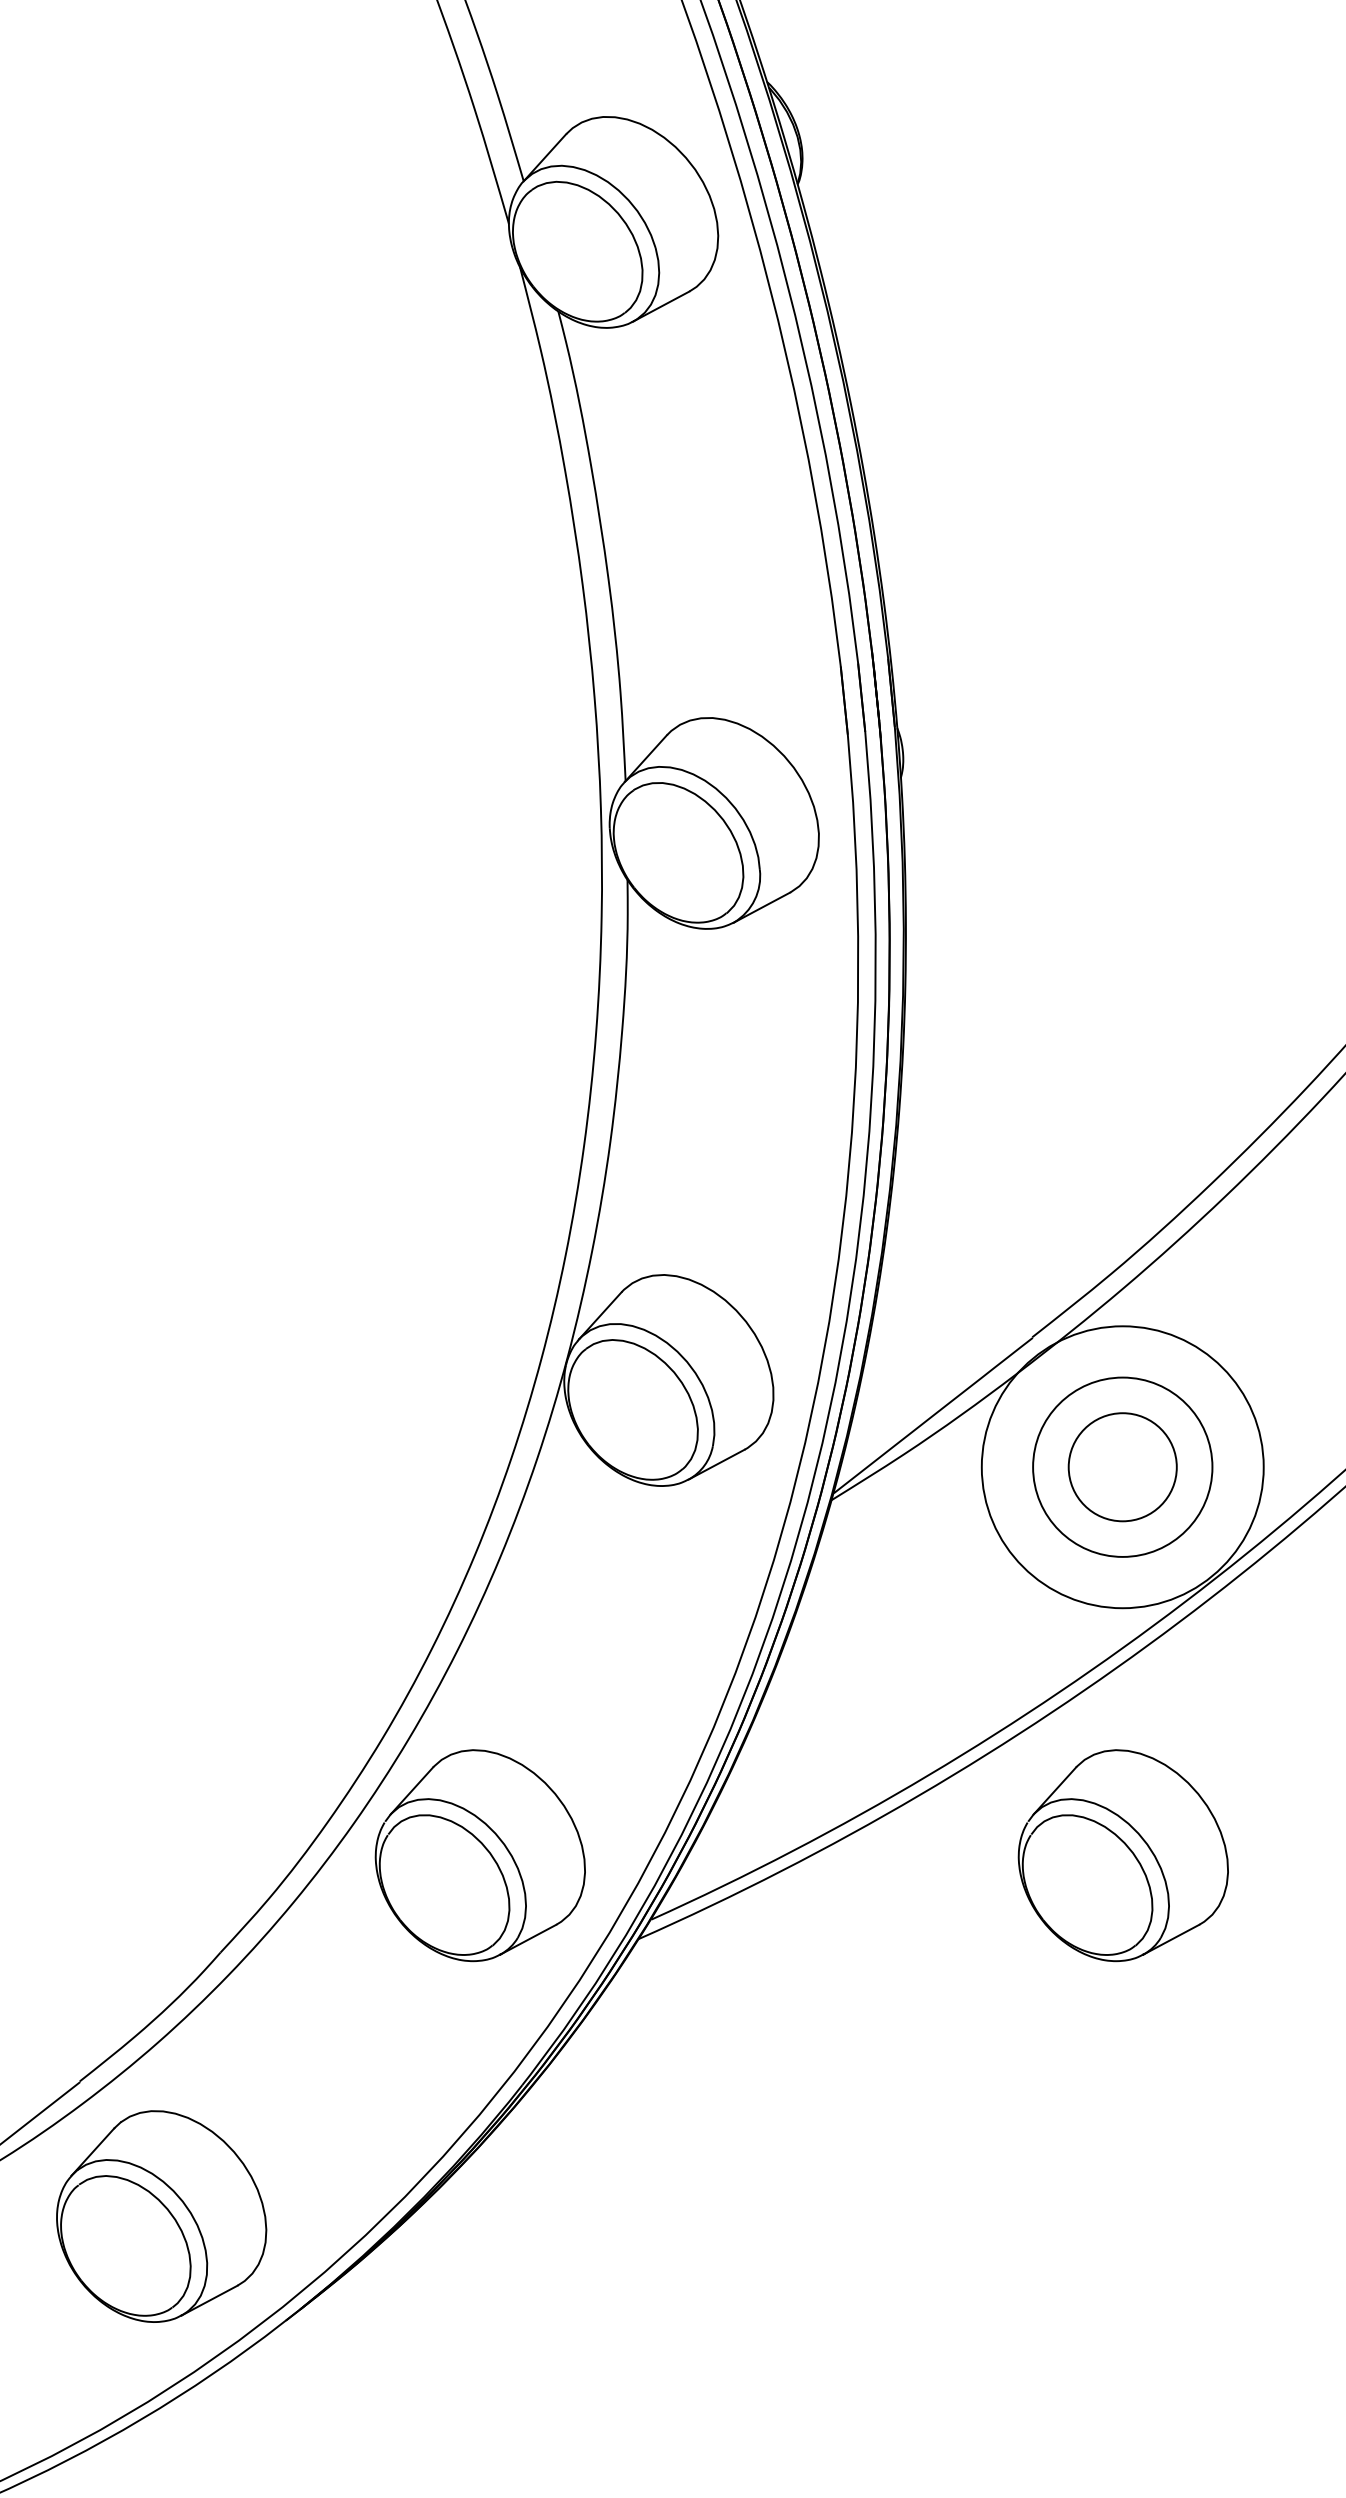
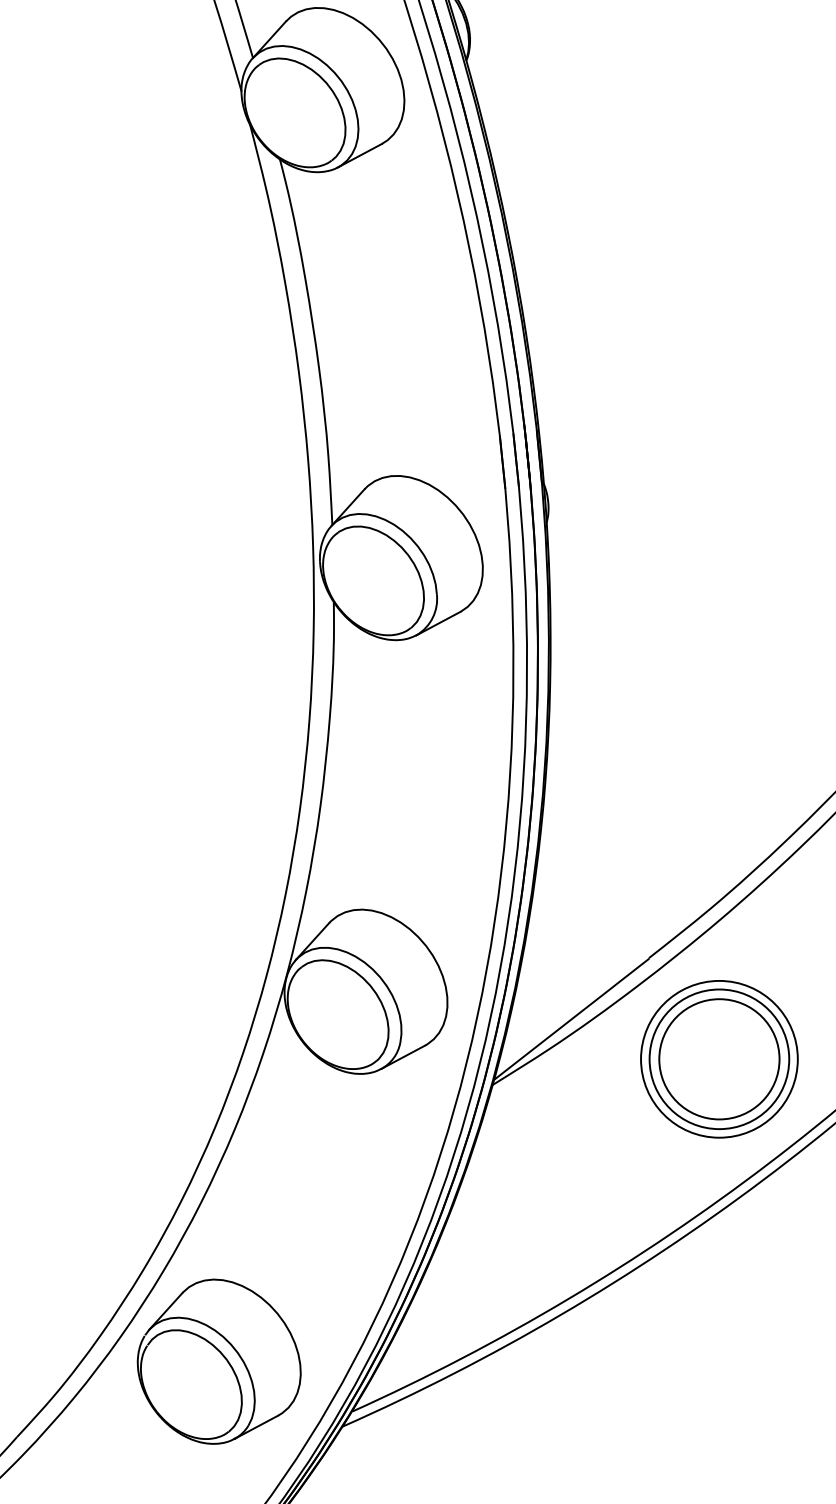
circle: (1122, 1466) -> (719, 1058), size x0.71
circle: (1122, 1467) -> (719, 1059), size x1.43
part: (1122, 1855) -> (719, 1361), removed

